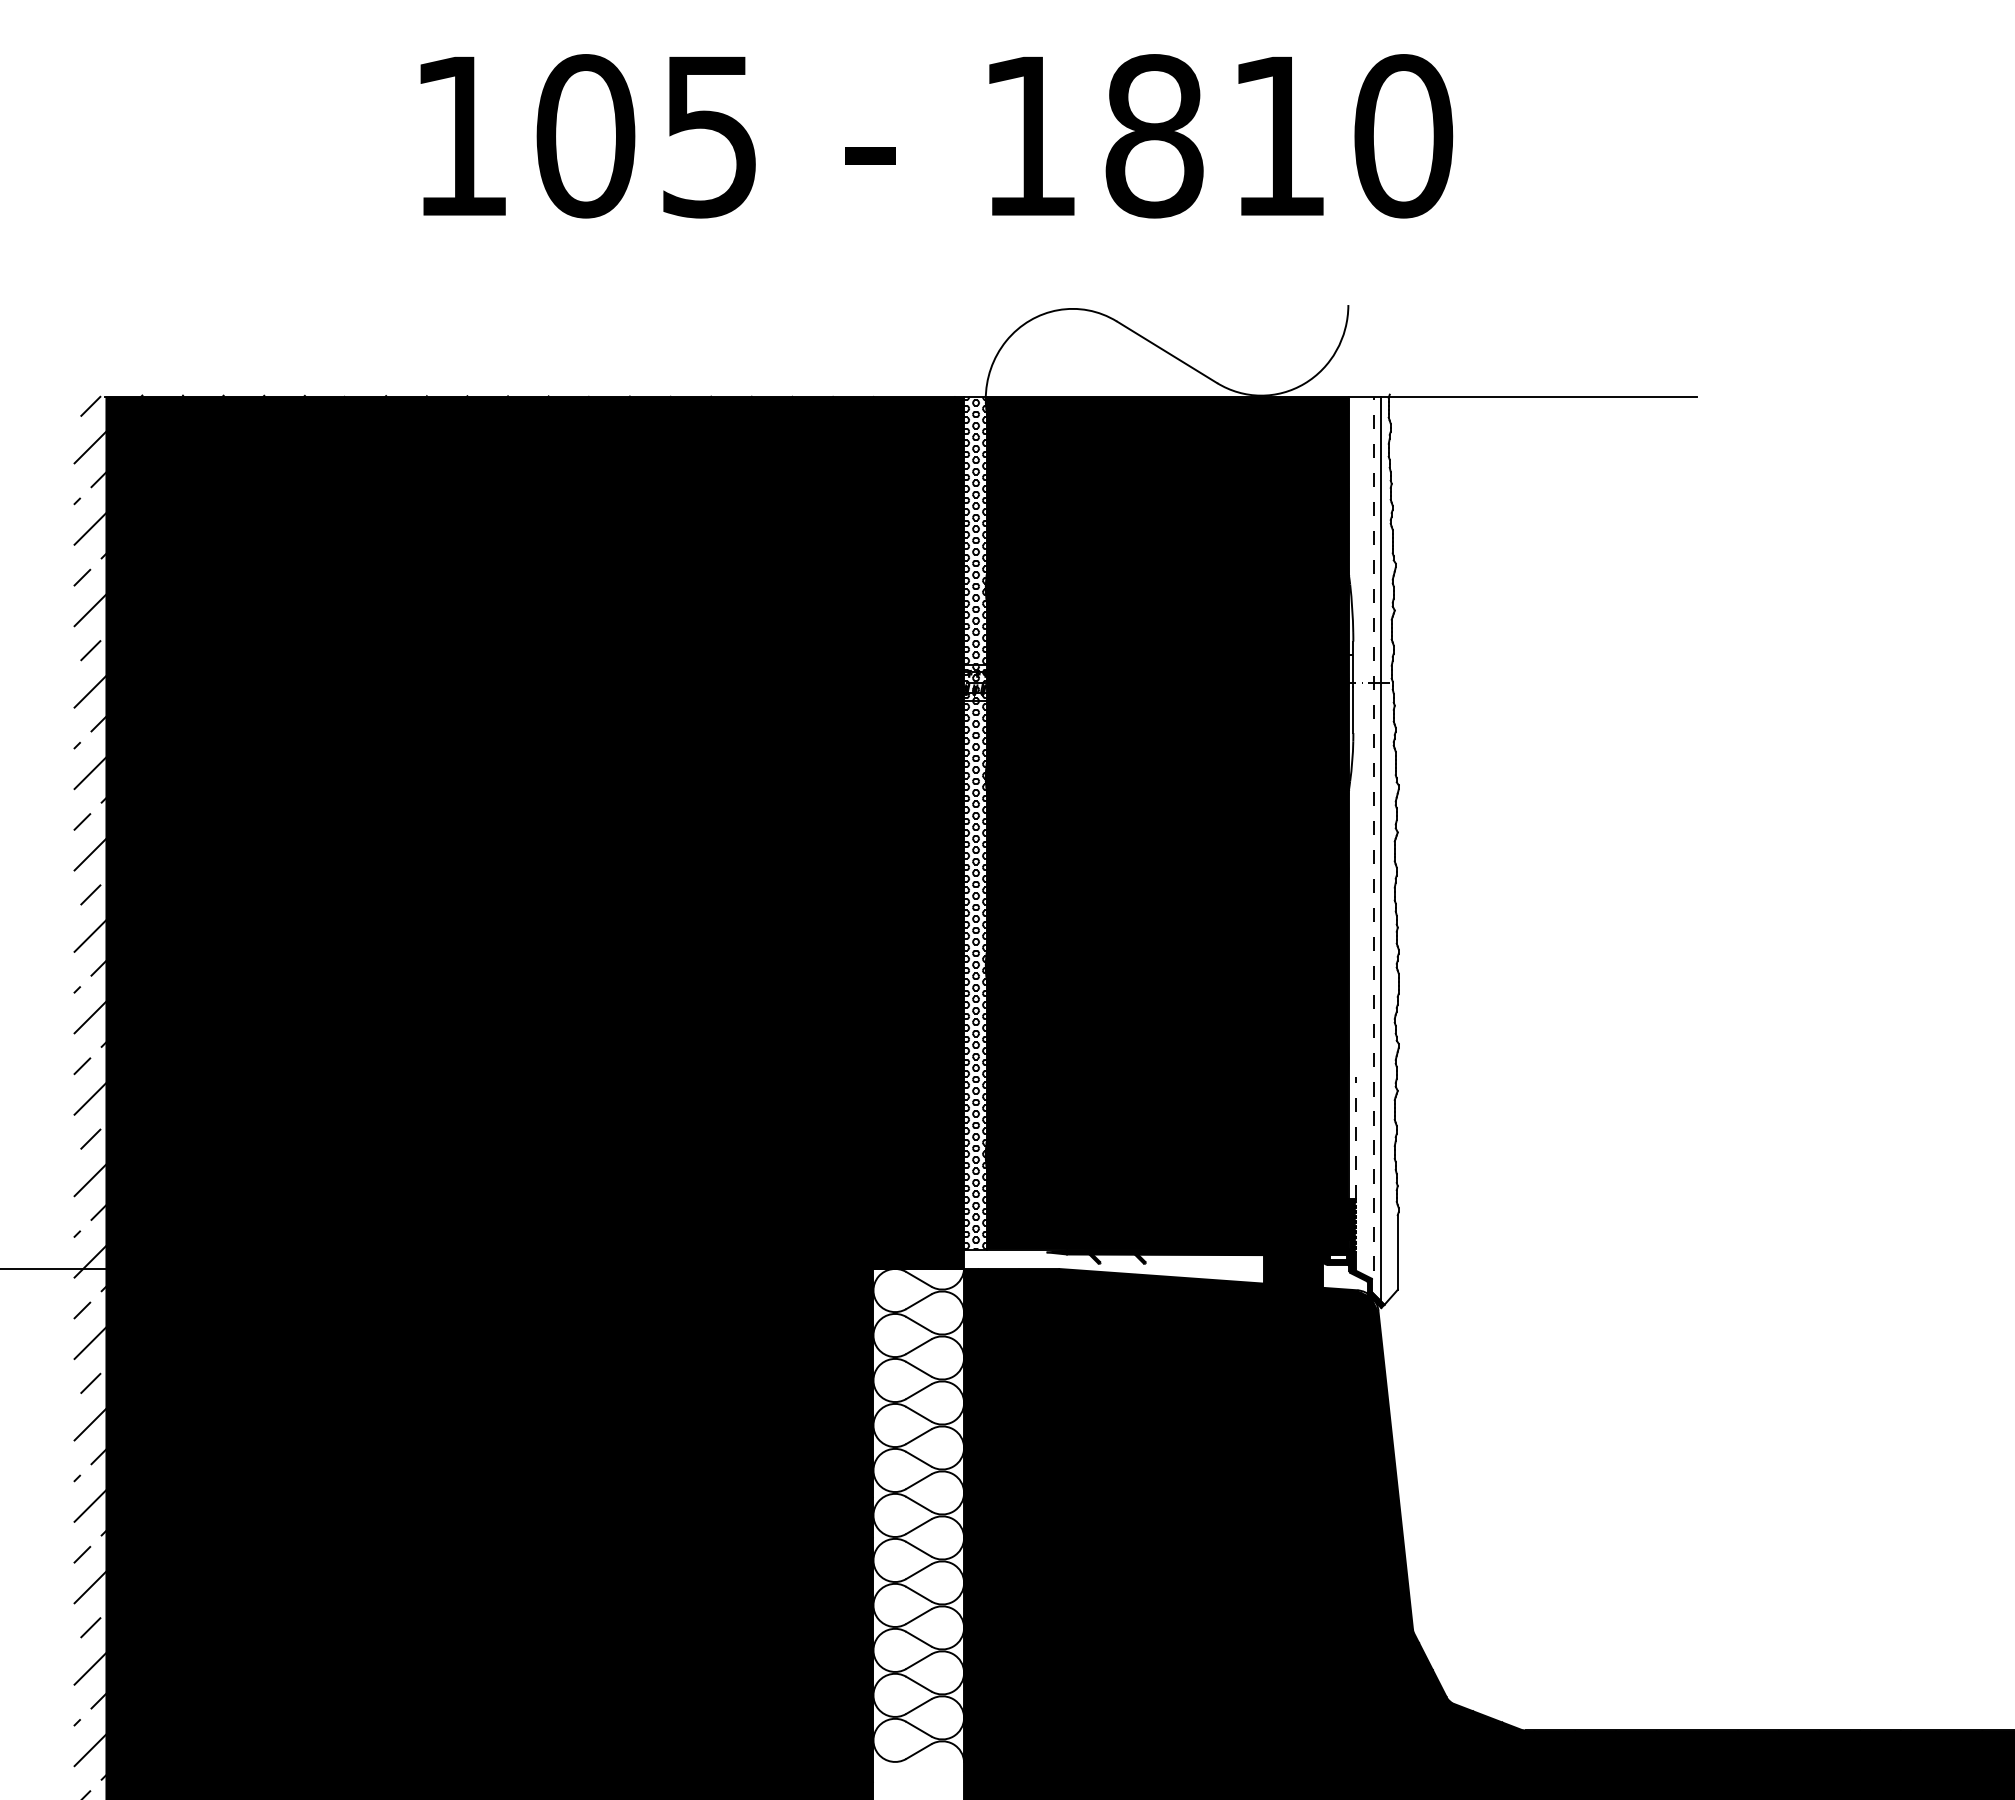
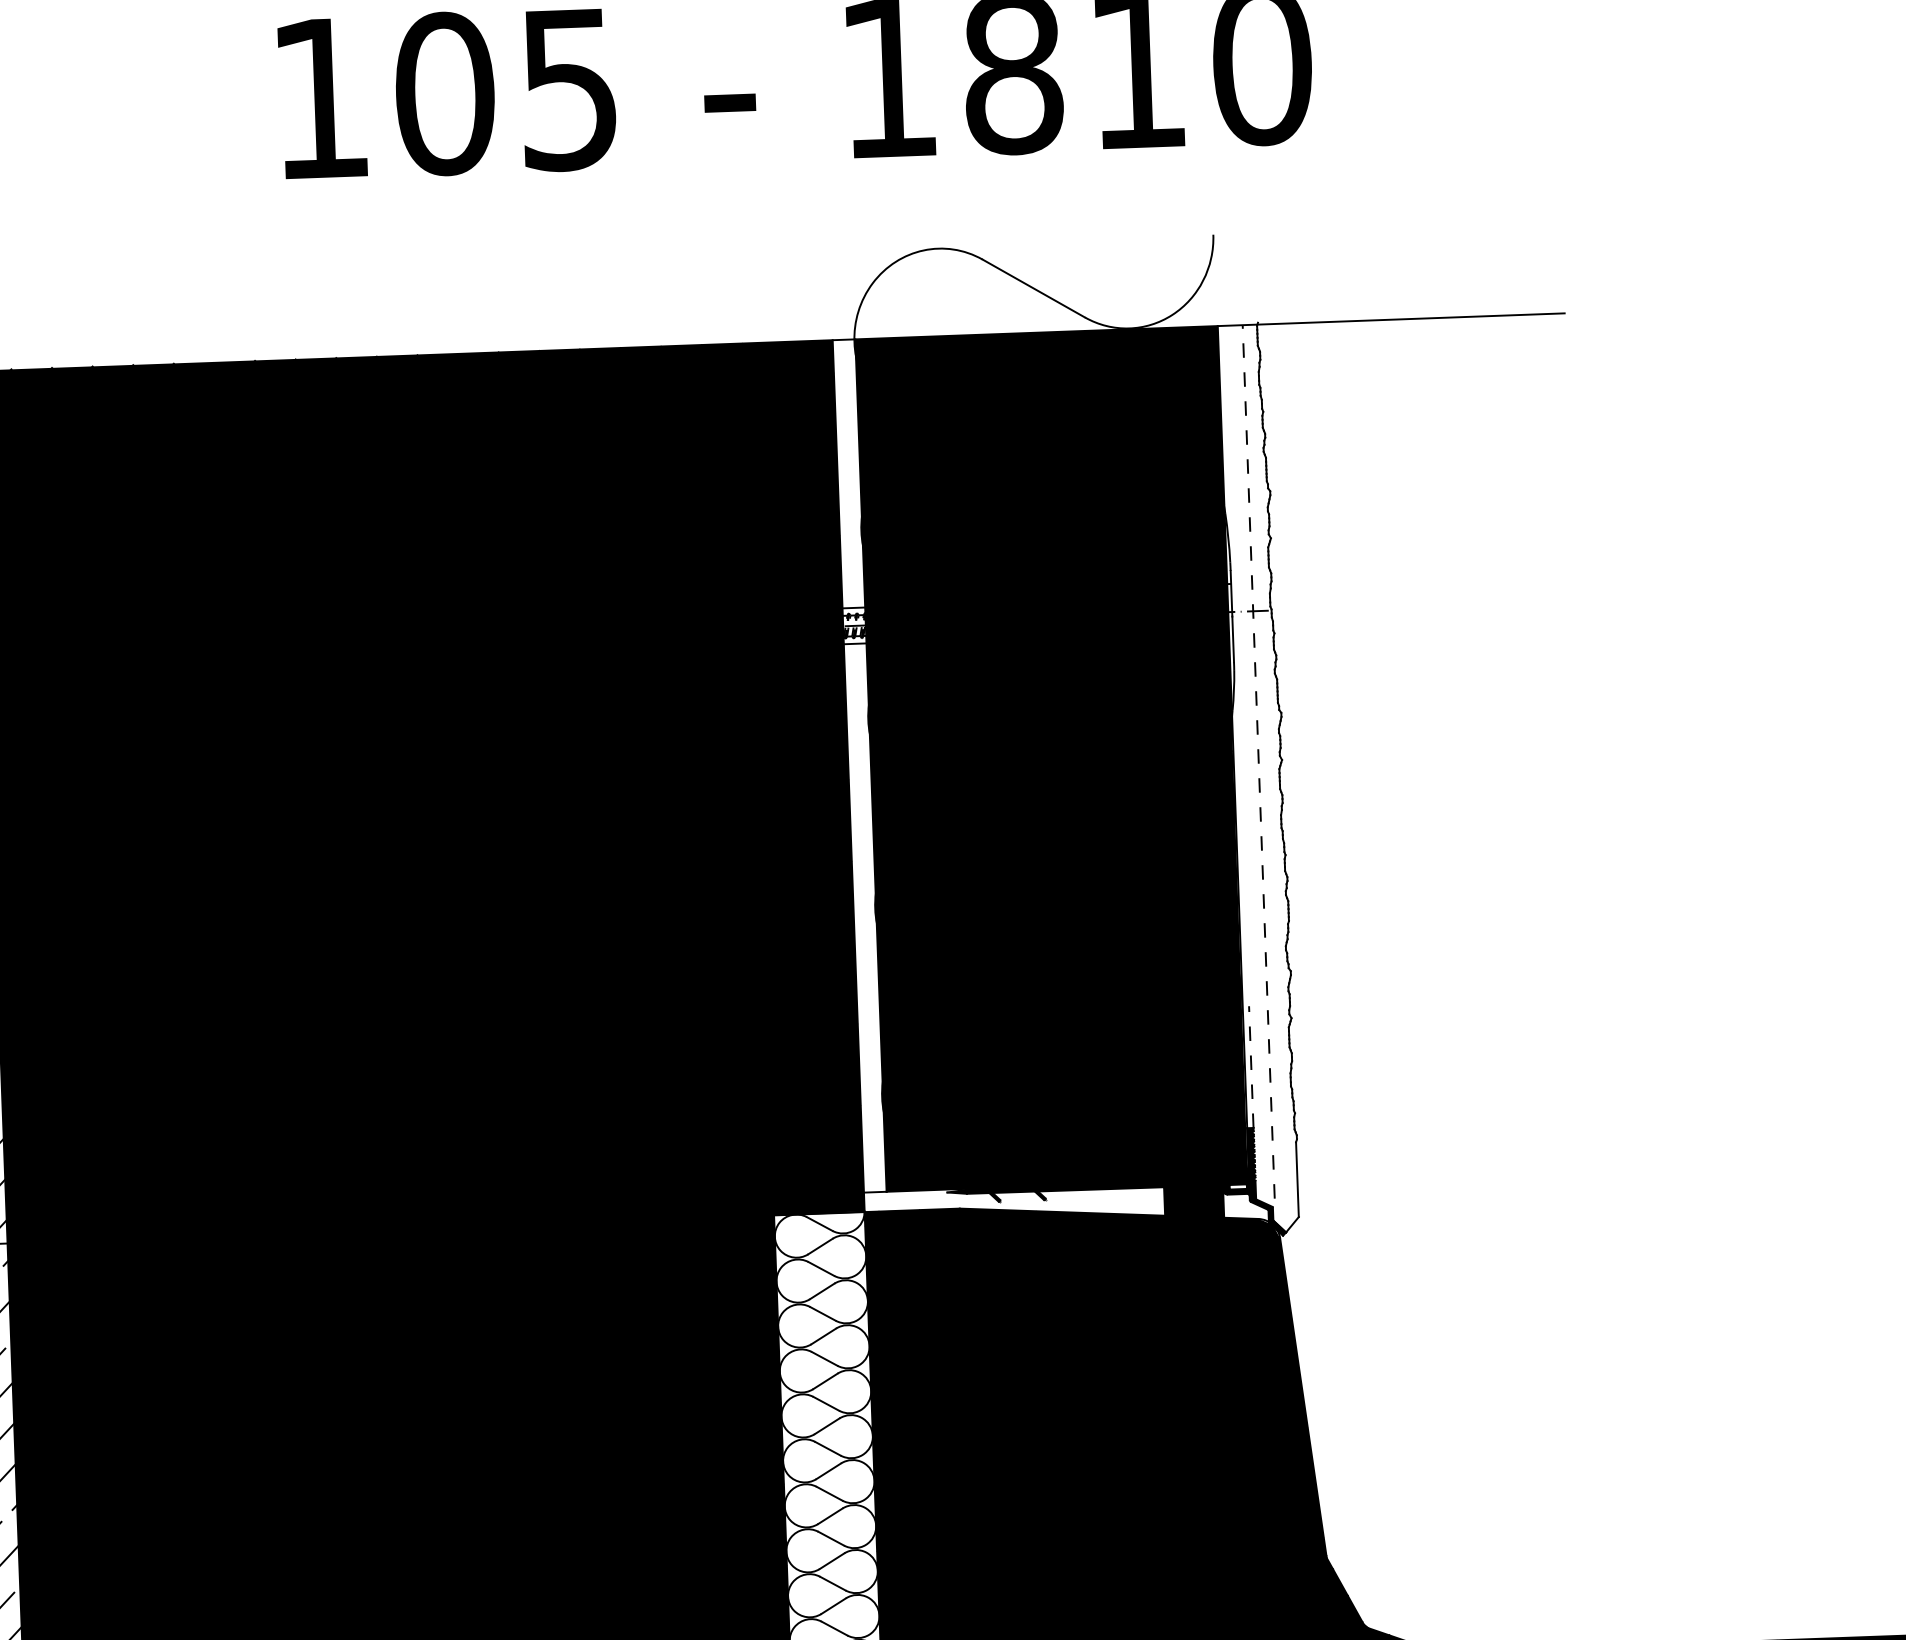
hatch: (975, 822) -> (859, 765), removed
line: (1381, 848) -> (1266, 776), removed

